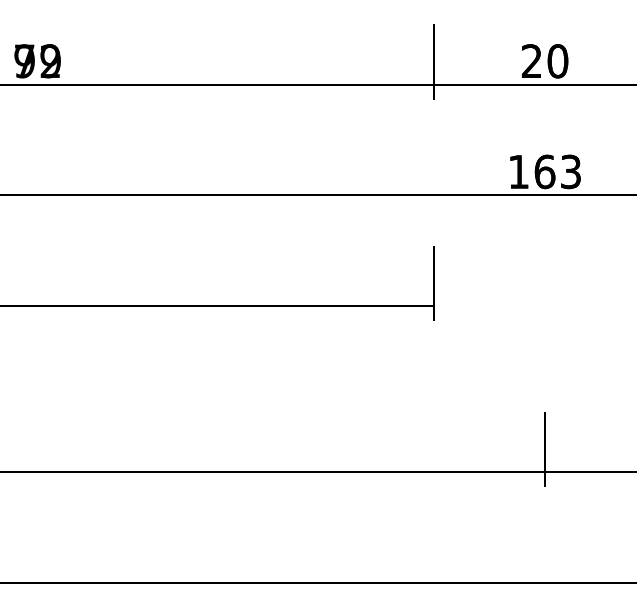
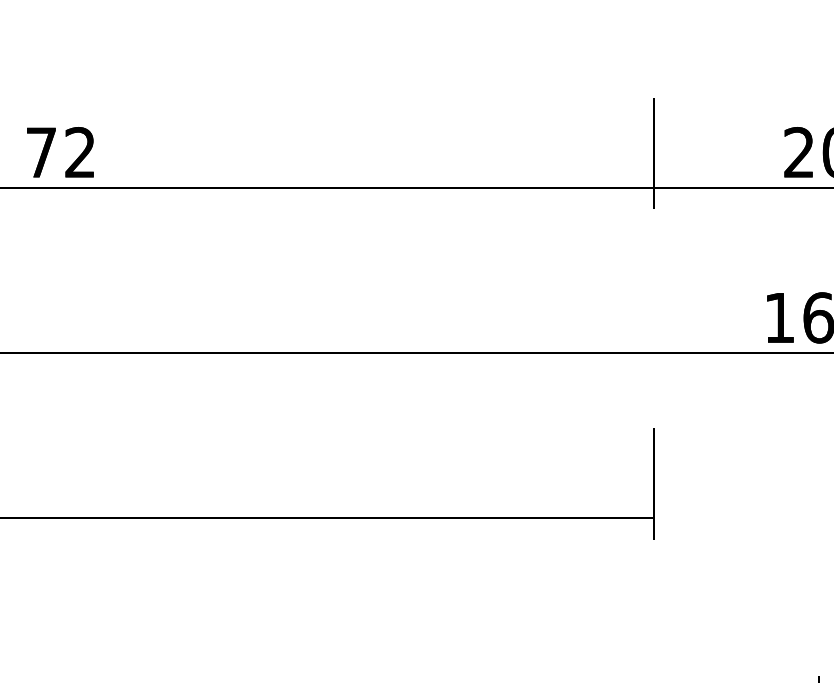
text: (37, 61) -> (60, 152), 99 -> 72

